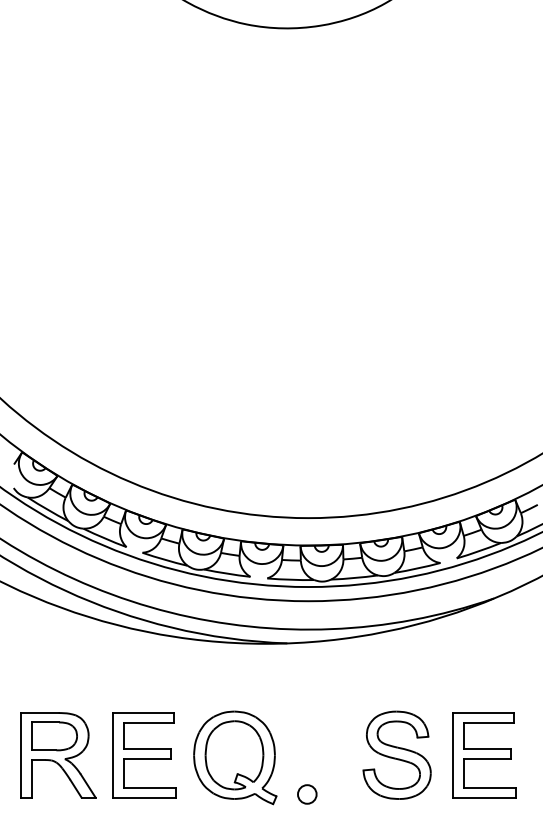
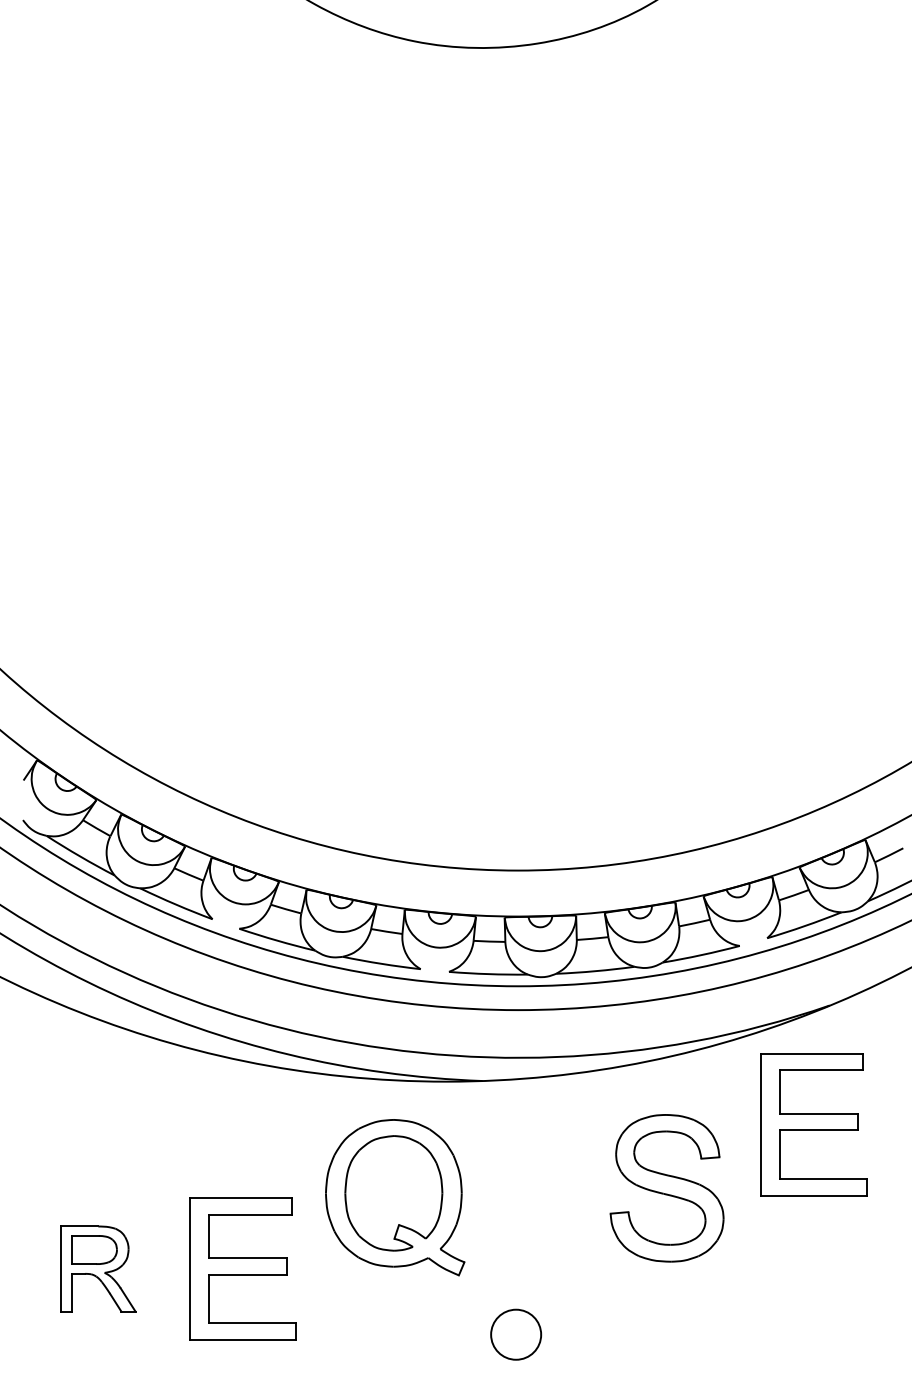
part: (396, 754) -> (665, 1186), moved
part: (58, 755) -> (98, 1269), size x0.6
part: (484, 755) -> (813, 1124), moved
part: (235, 757) -> (395, 1197), moved
circle: (307, 794) -> (516, 1334), size x1.6

